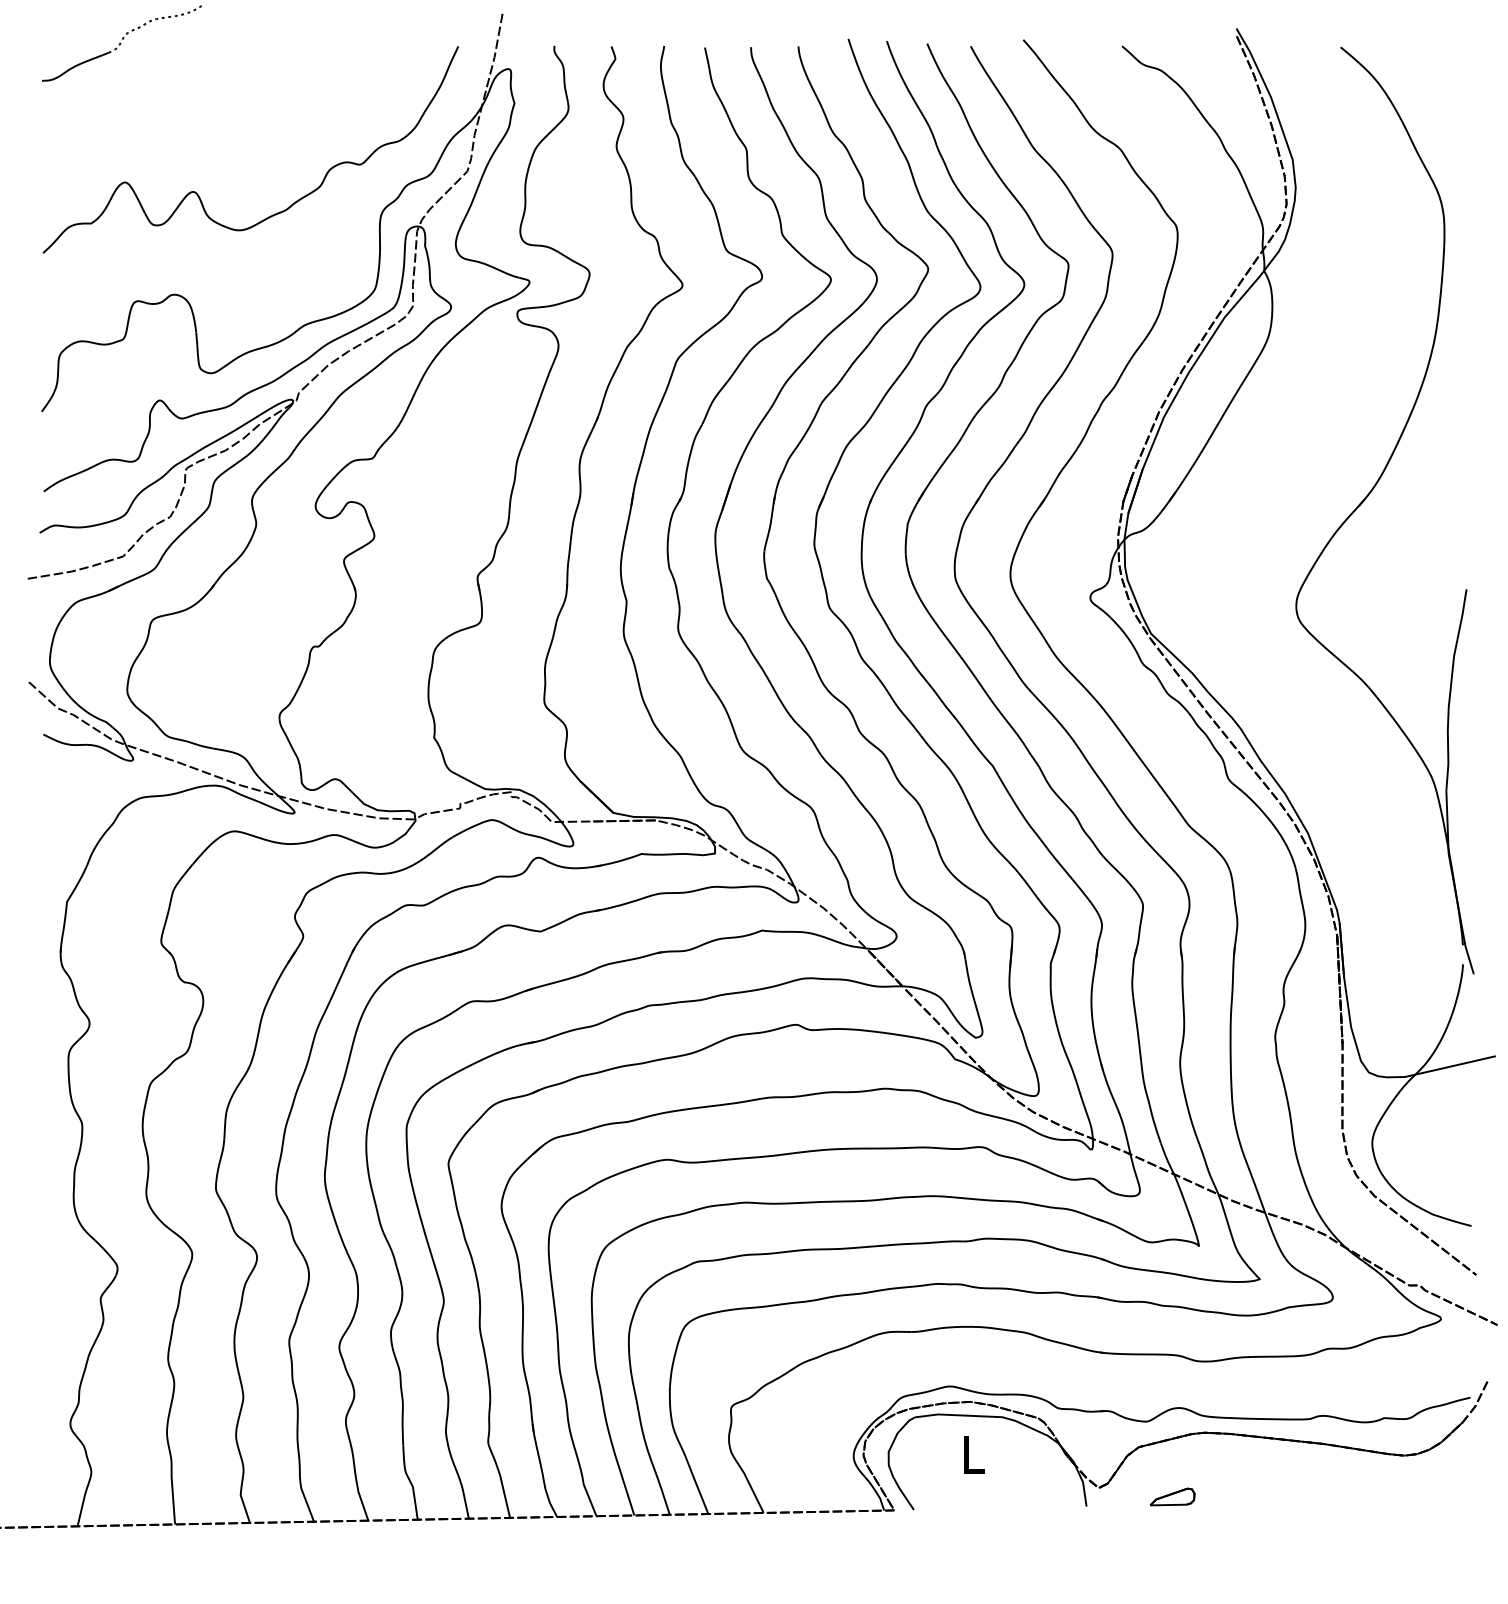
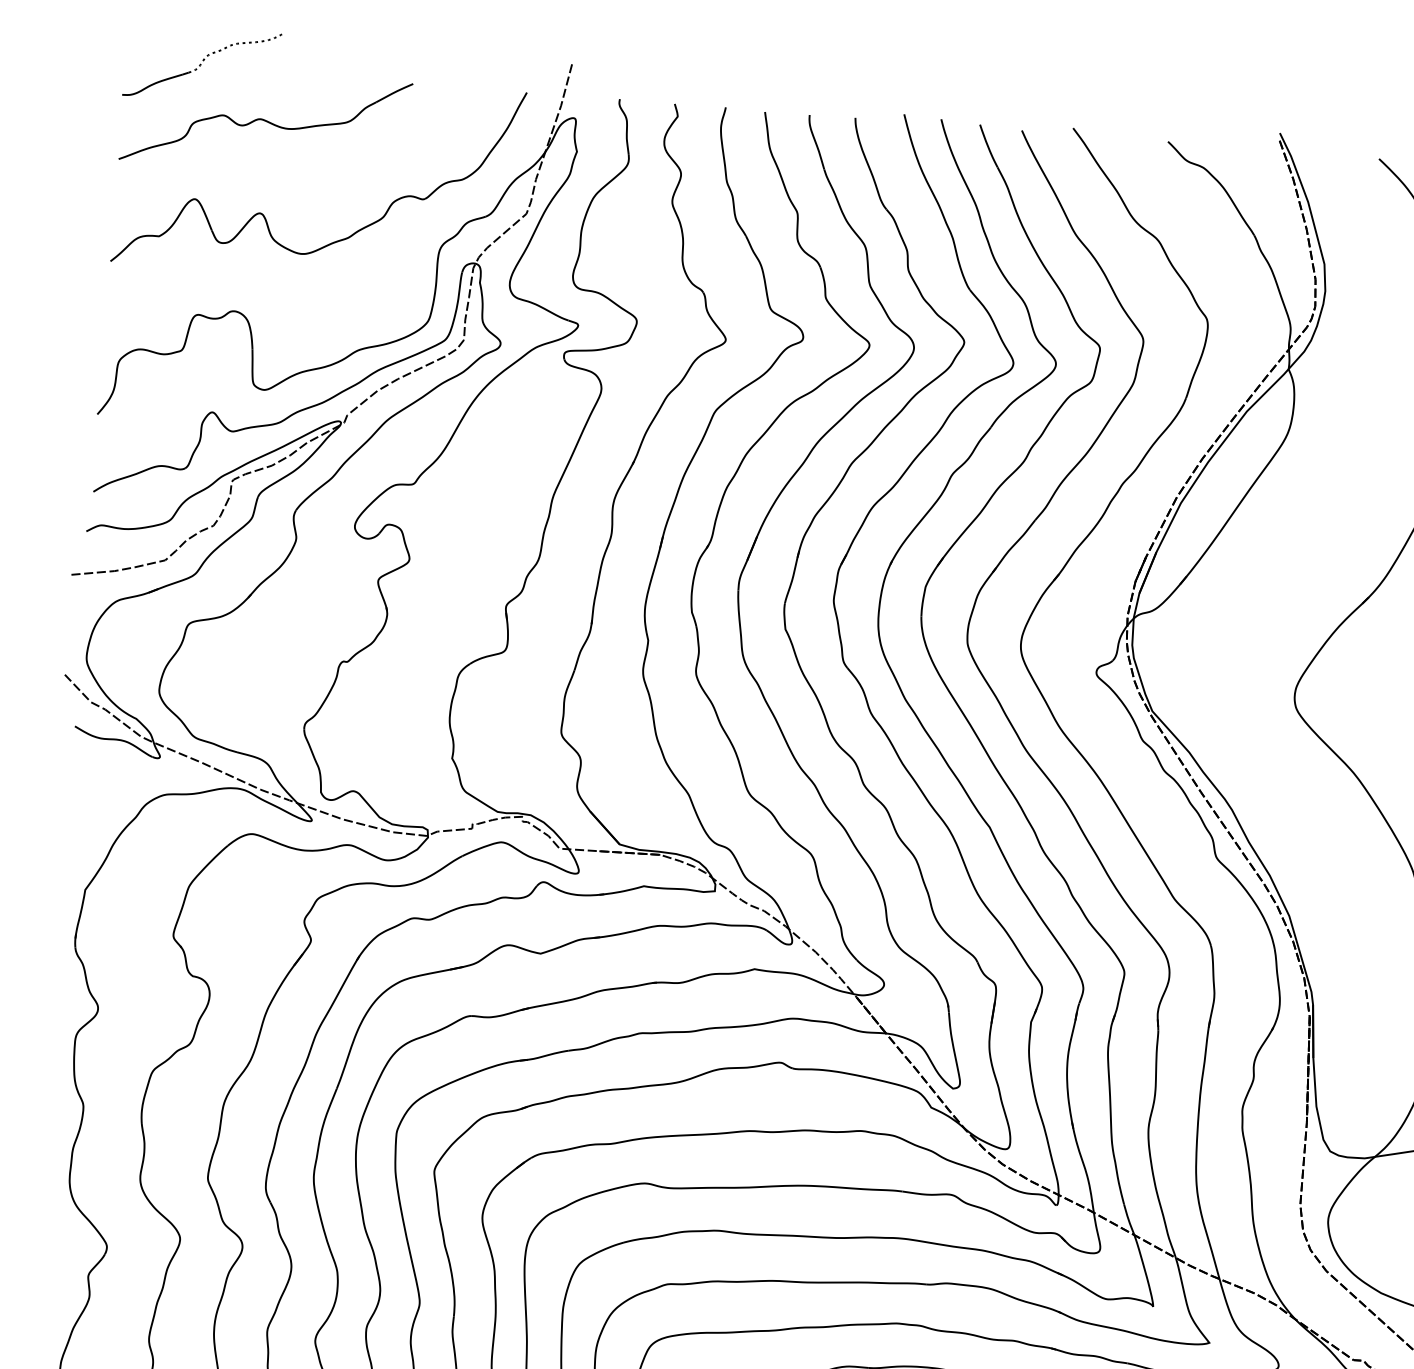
part: (191, 96) -> (265, 121), added

